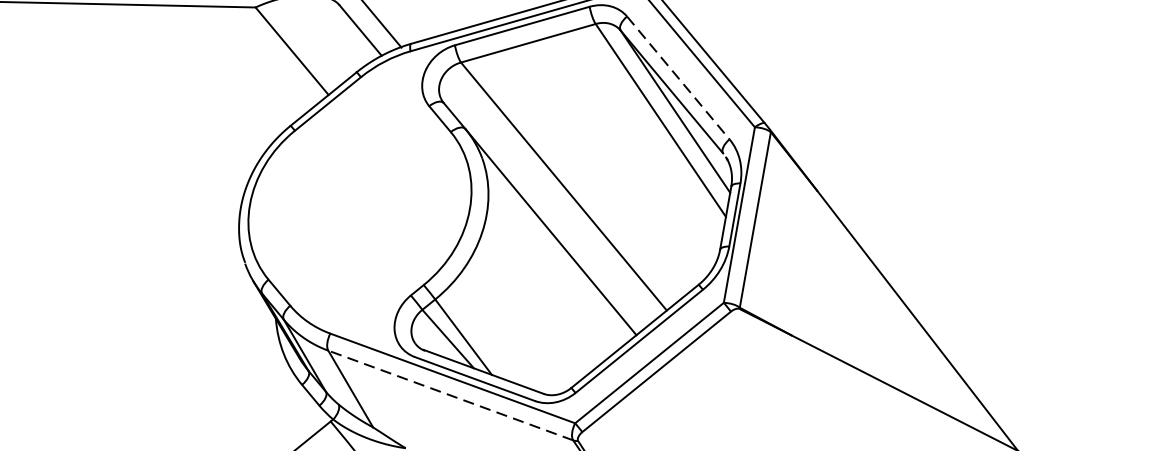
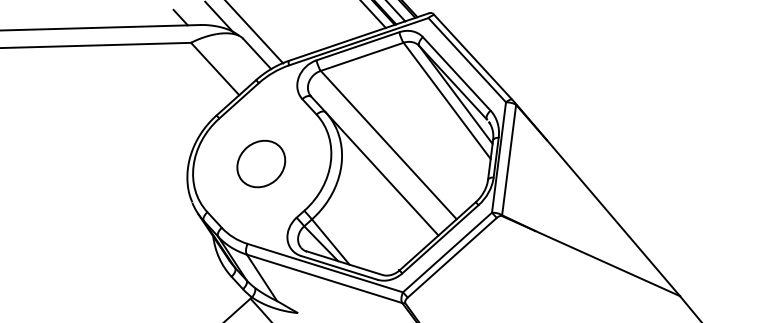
line: (677, 77) -> (456, 73), dashed -> solid
part: (358, 206) -> (261, 163), added
line: (450, 394) -> (324, 278), dashed -> solid

